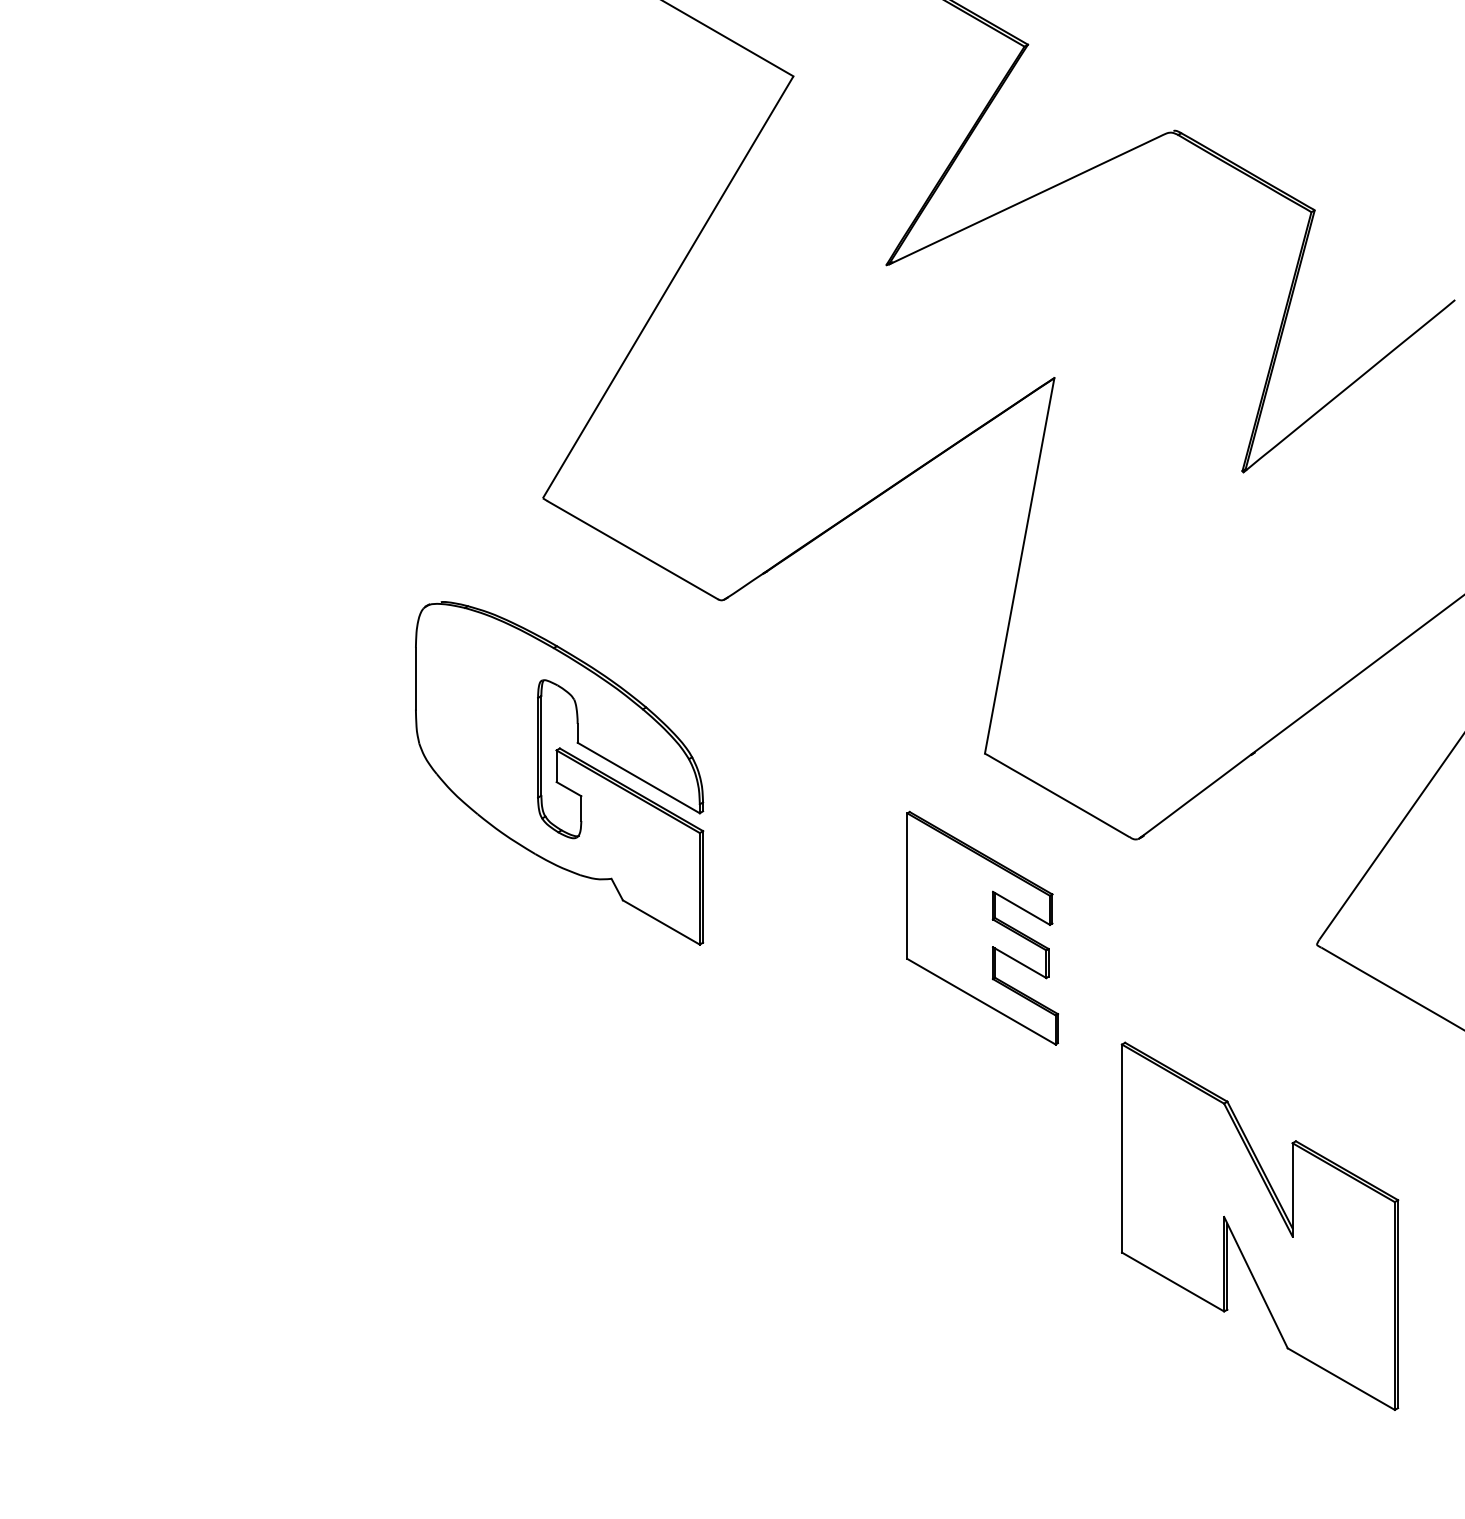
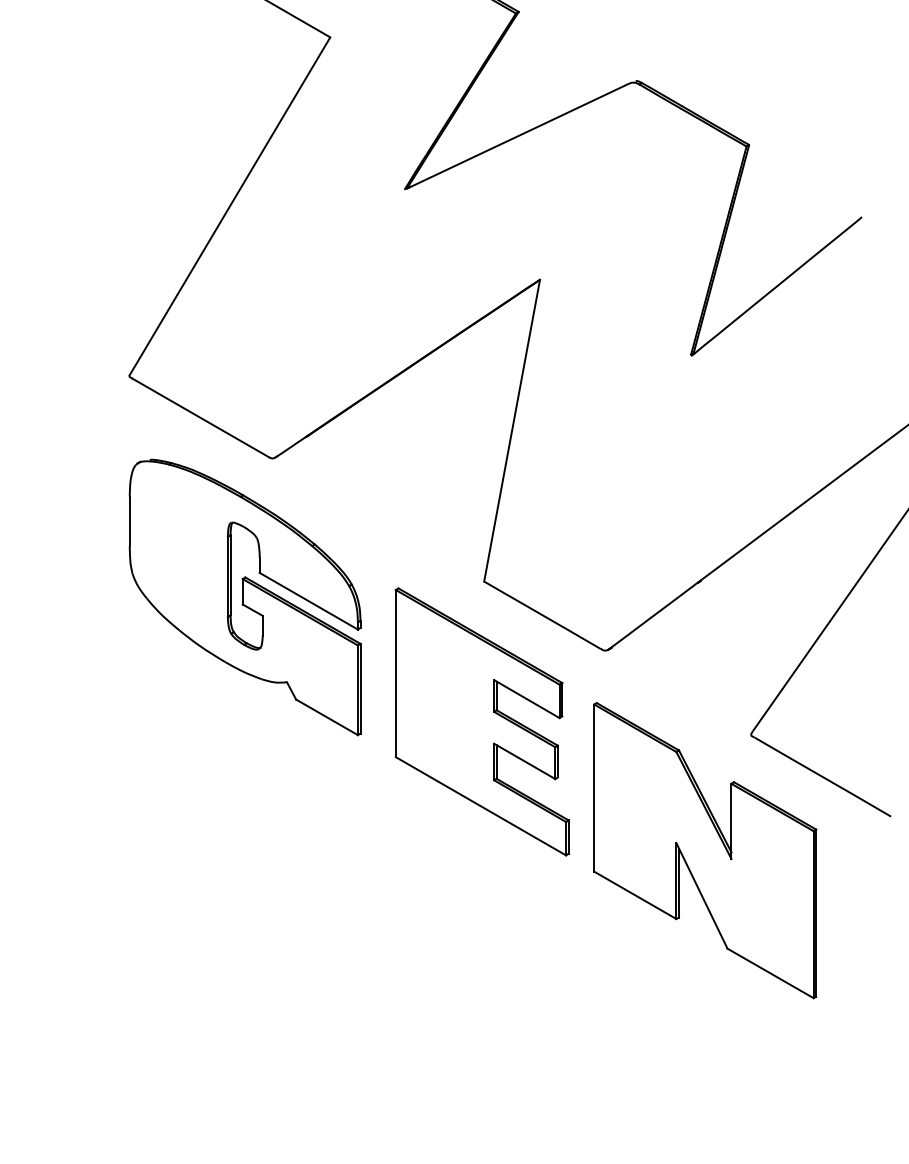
part: (559, 773) -> (245, 597), moved
part: (982, 928) -> (482, 722), size x1.43
part: (1259, 1225) -> (704, 849), moved

